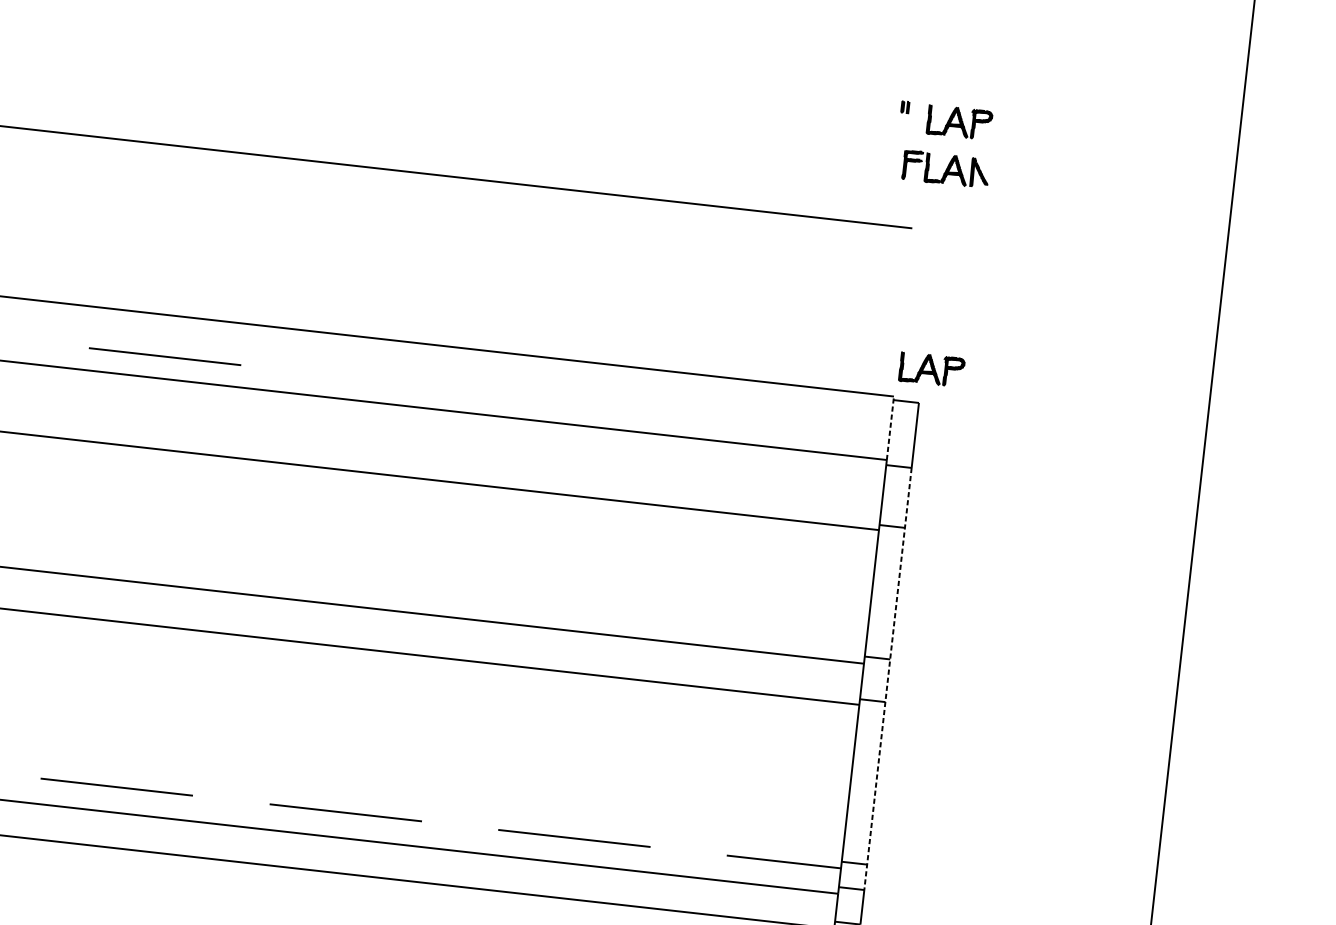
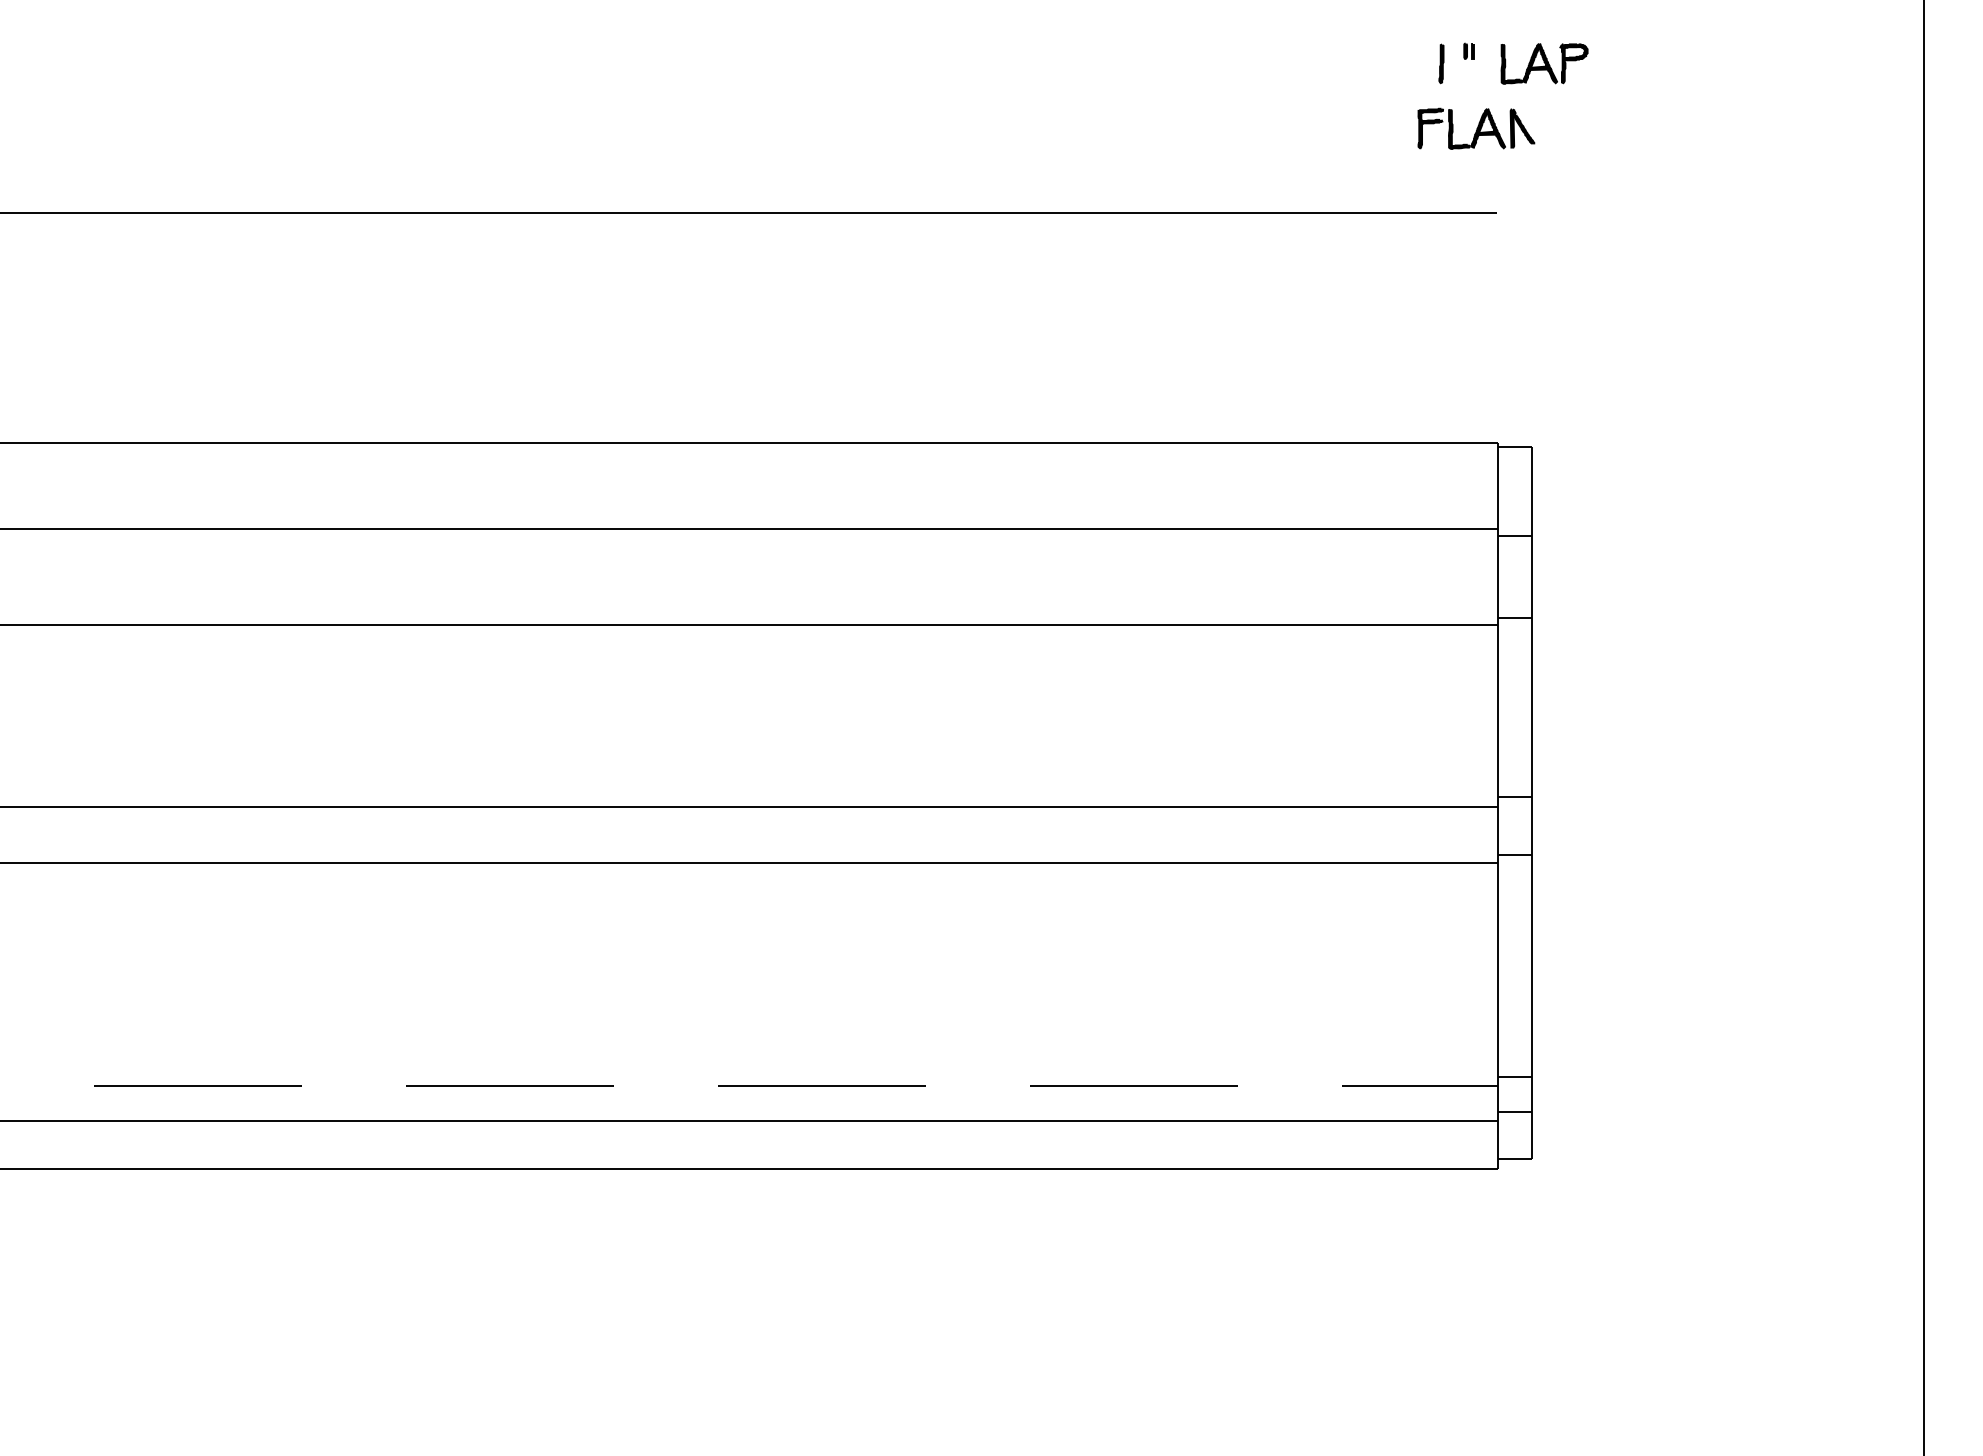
part: (884, 113) -> (1441, 63), added
part: (946, 169) -> (1476, 128), moved
line: (164, 356) -> (509, 498), removed
part: (931, 369) -> (1544, 400), removed
line: (890, 427) -> (1497, 485), dashed -> solid
line: (888, 678) -> (1532, 823), dashed -> solid

